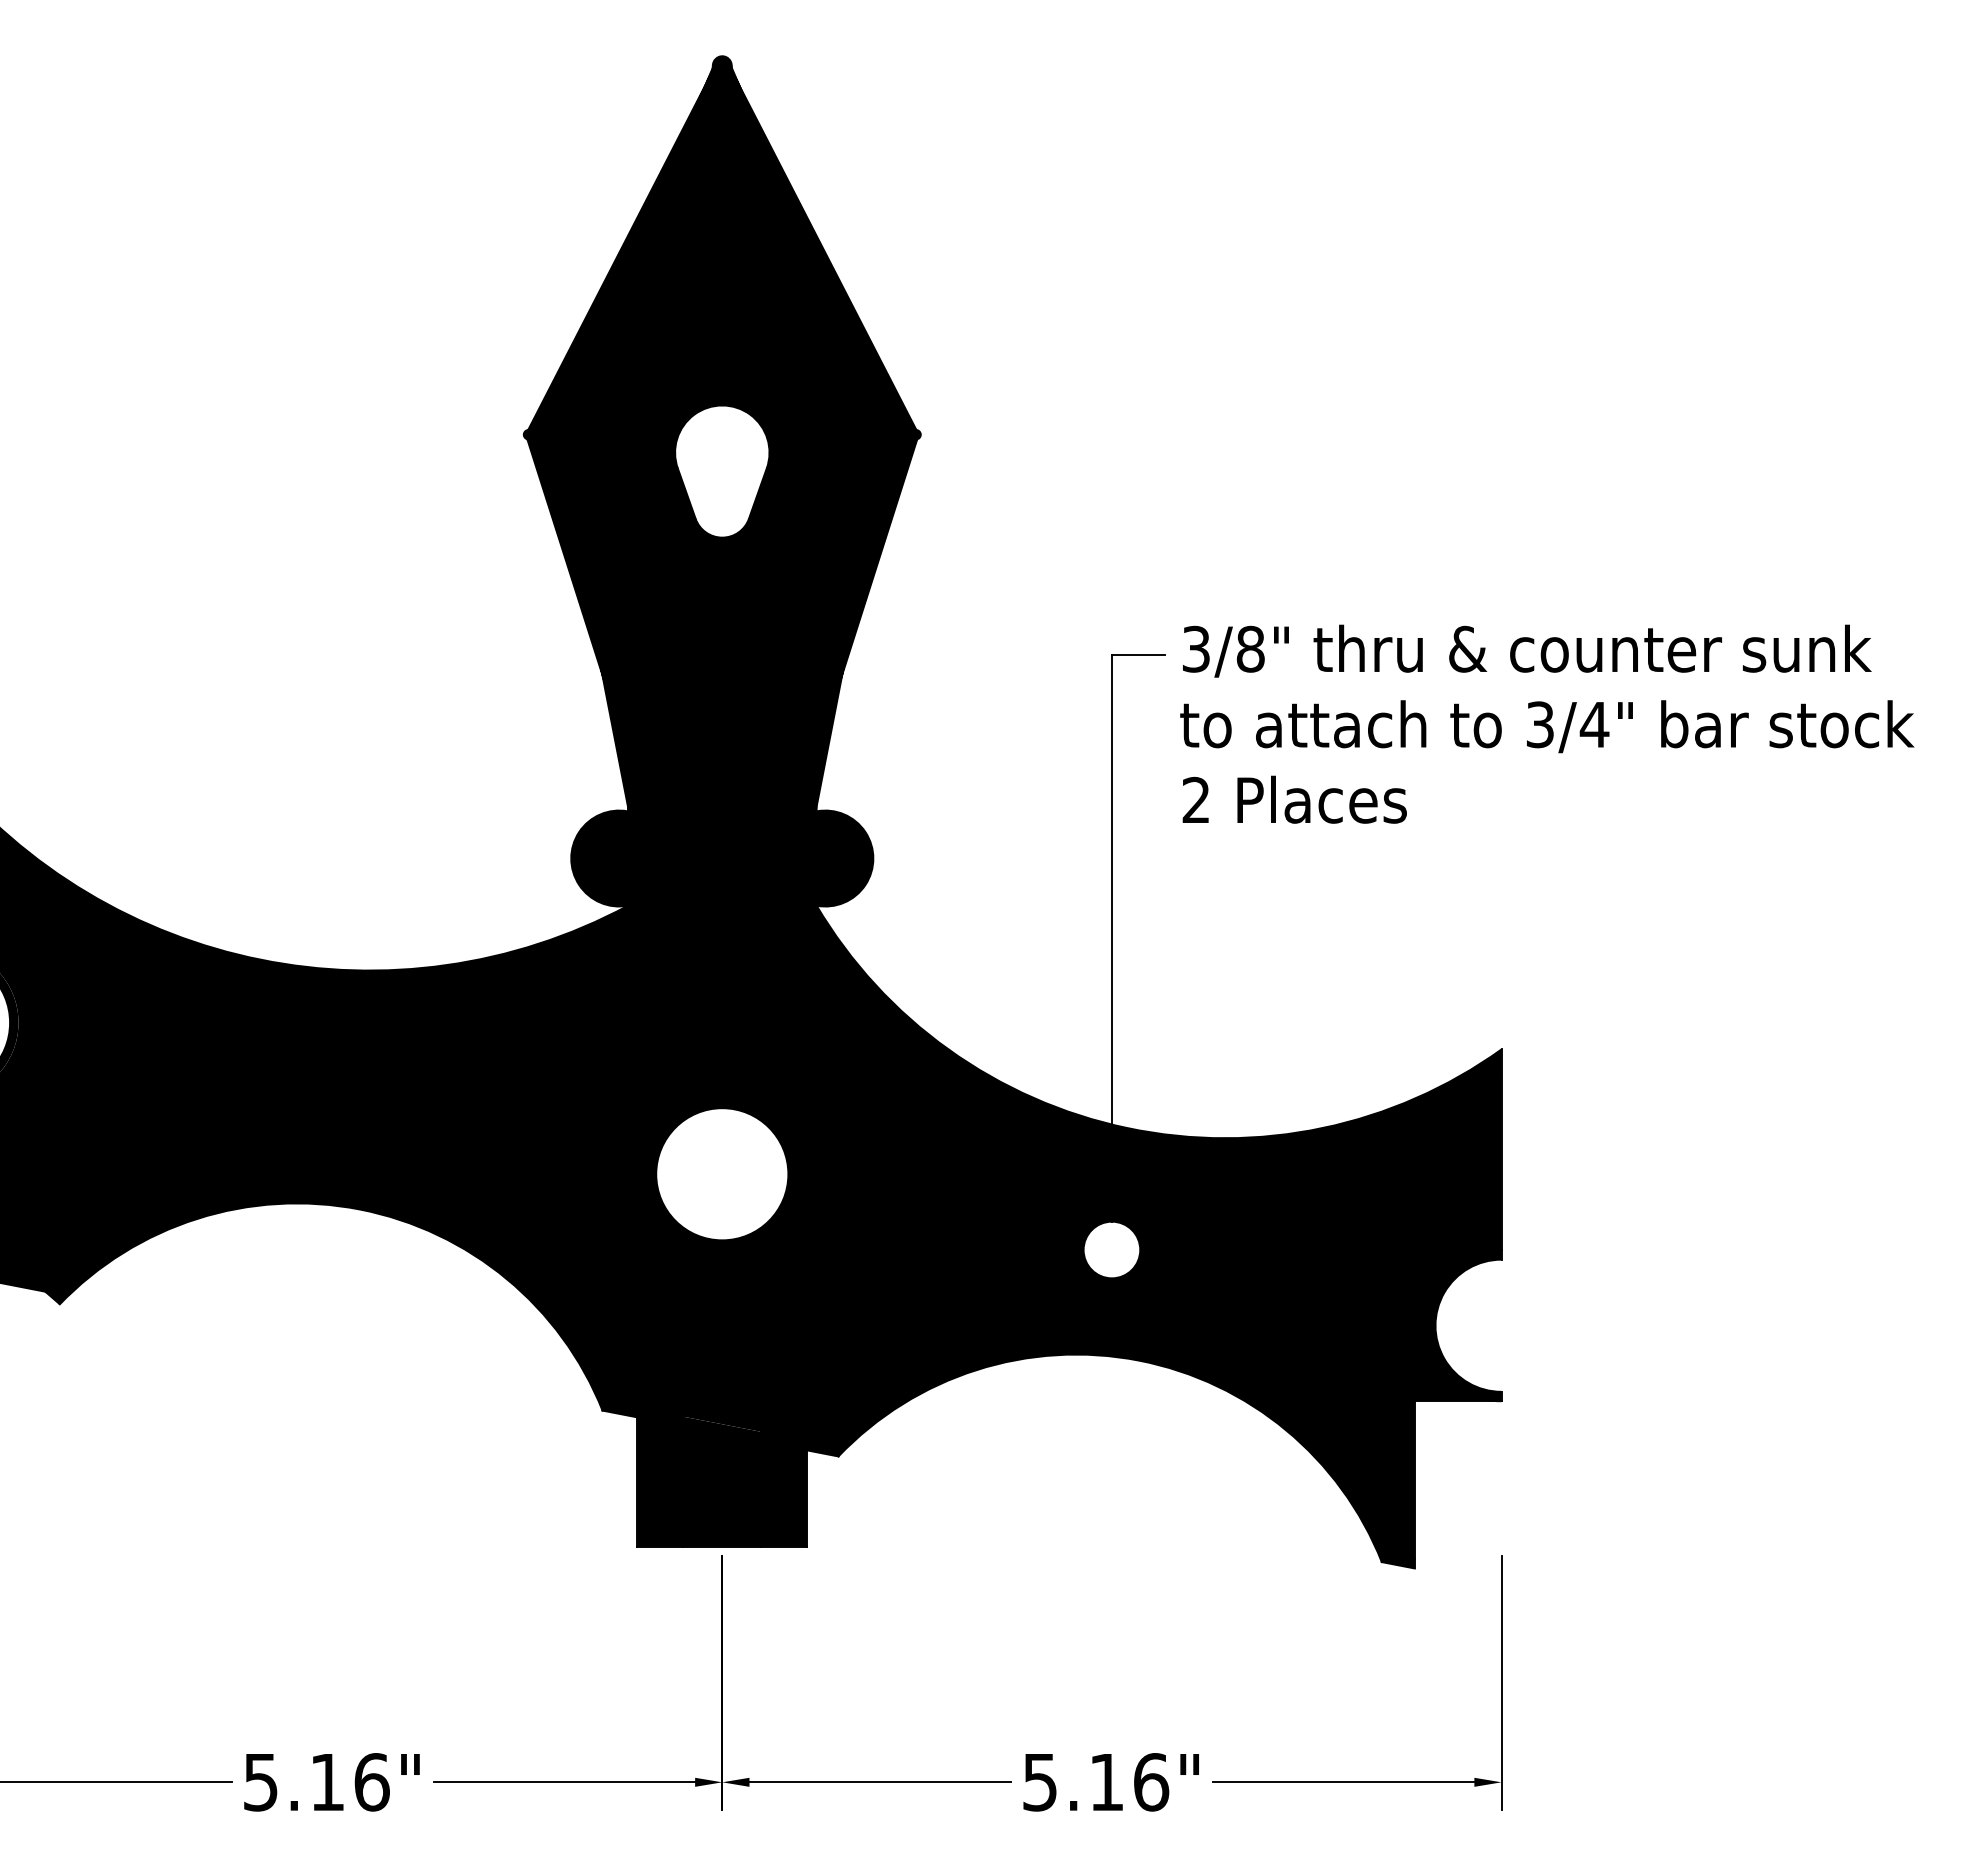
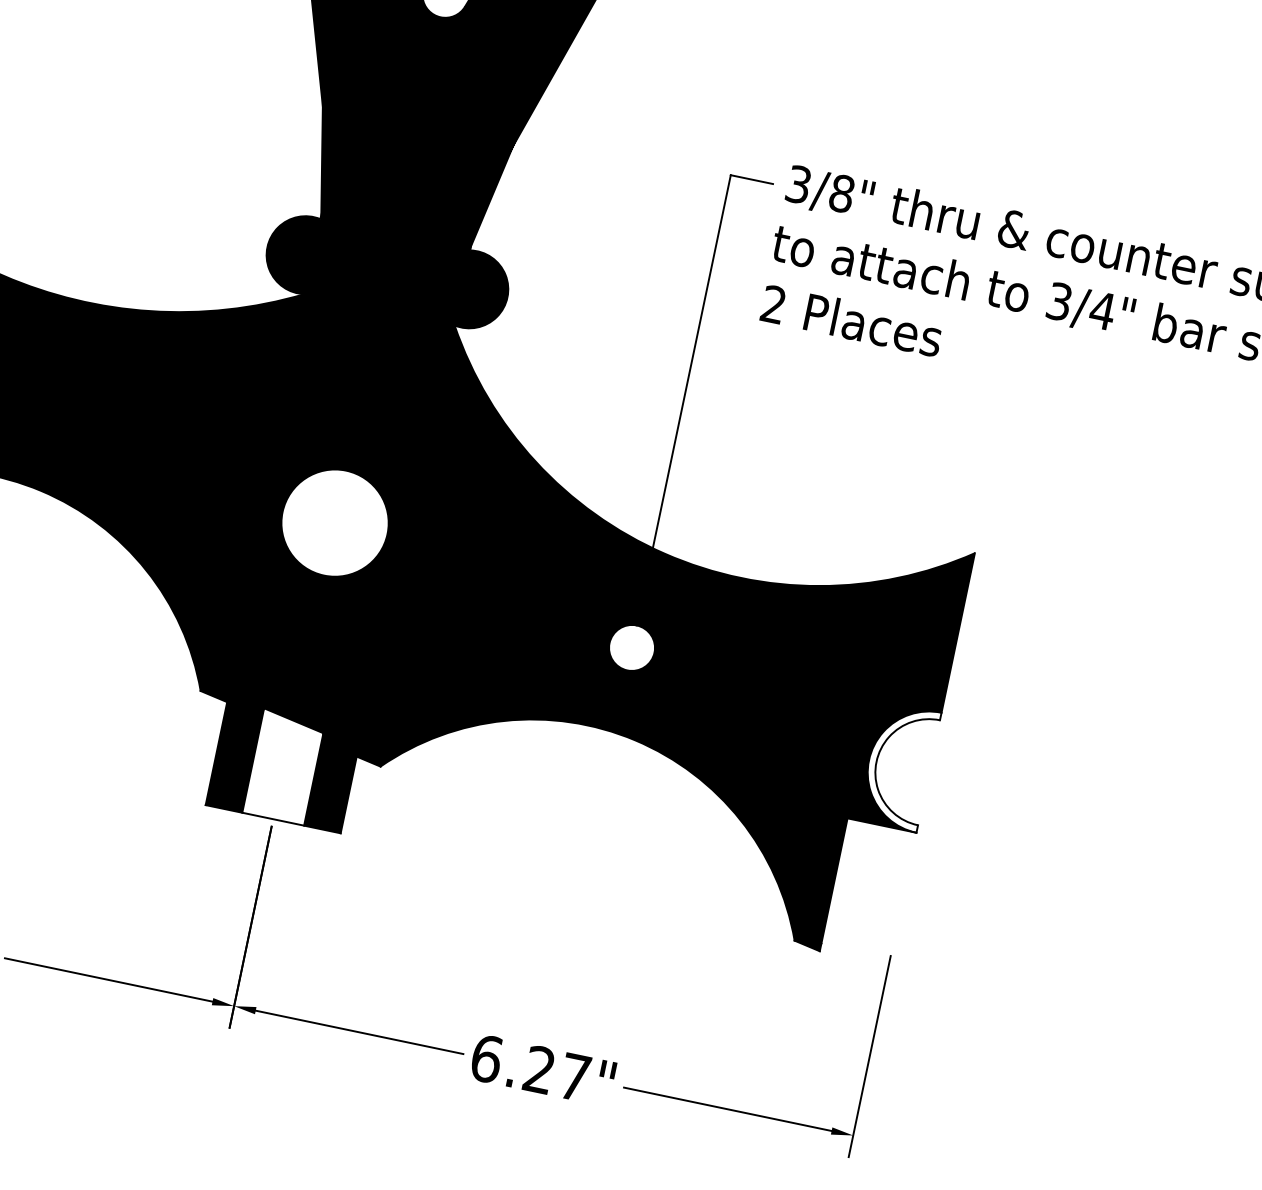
fill: (1463, 1325) -> (898, 766), removed
fill: (722, 1481) -> (284, 767), removed
text: (1096, 1782) -> (531, 1068), 5.16" -> 6.27"

